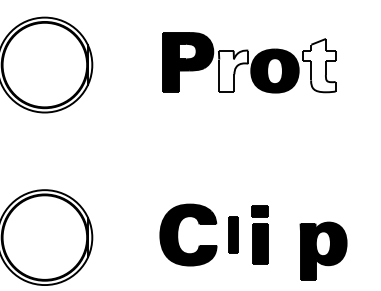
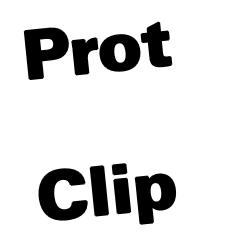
fill: (319, 65) -> (155, 44), added
fill: (233, 70) -> (85, 55), added
part: (233, 234) -> (99, 190), size x1.67
part: (323, 250) -> (156, 197), moved

